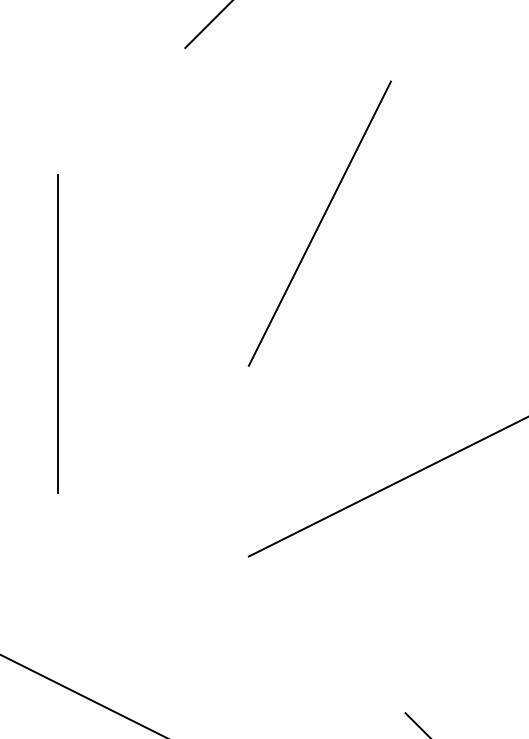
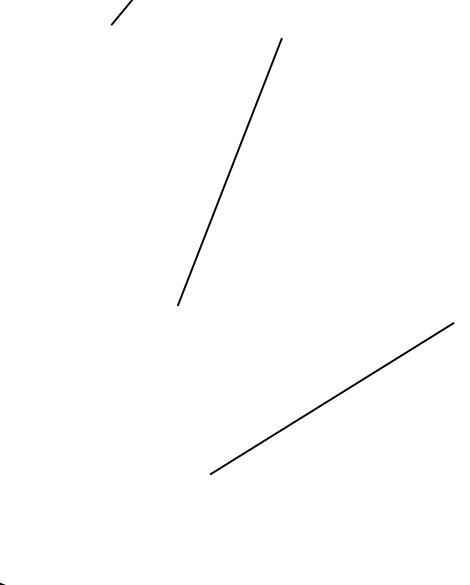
line: (319, 223) -> (229, 171), moved
line: (58, 333) -> (22, 290), removed

